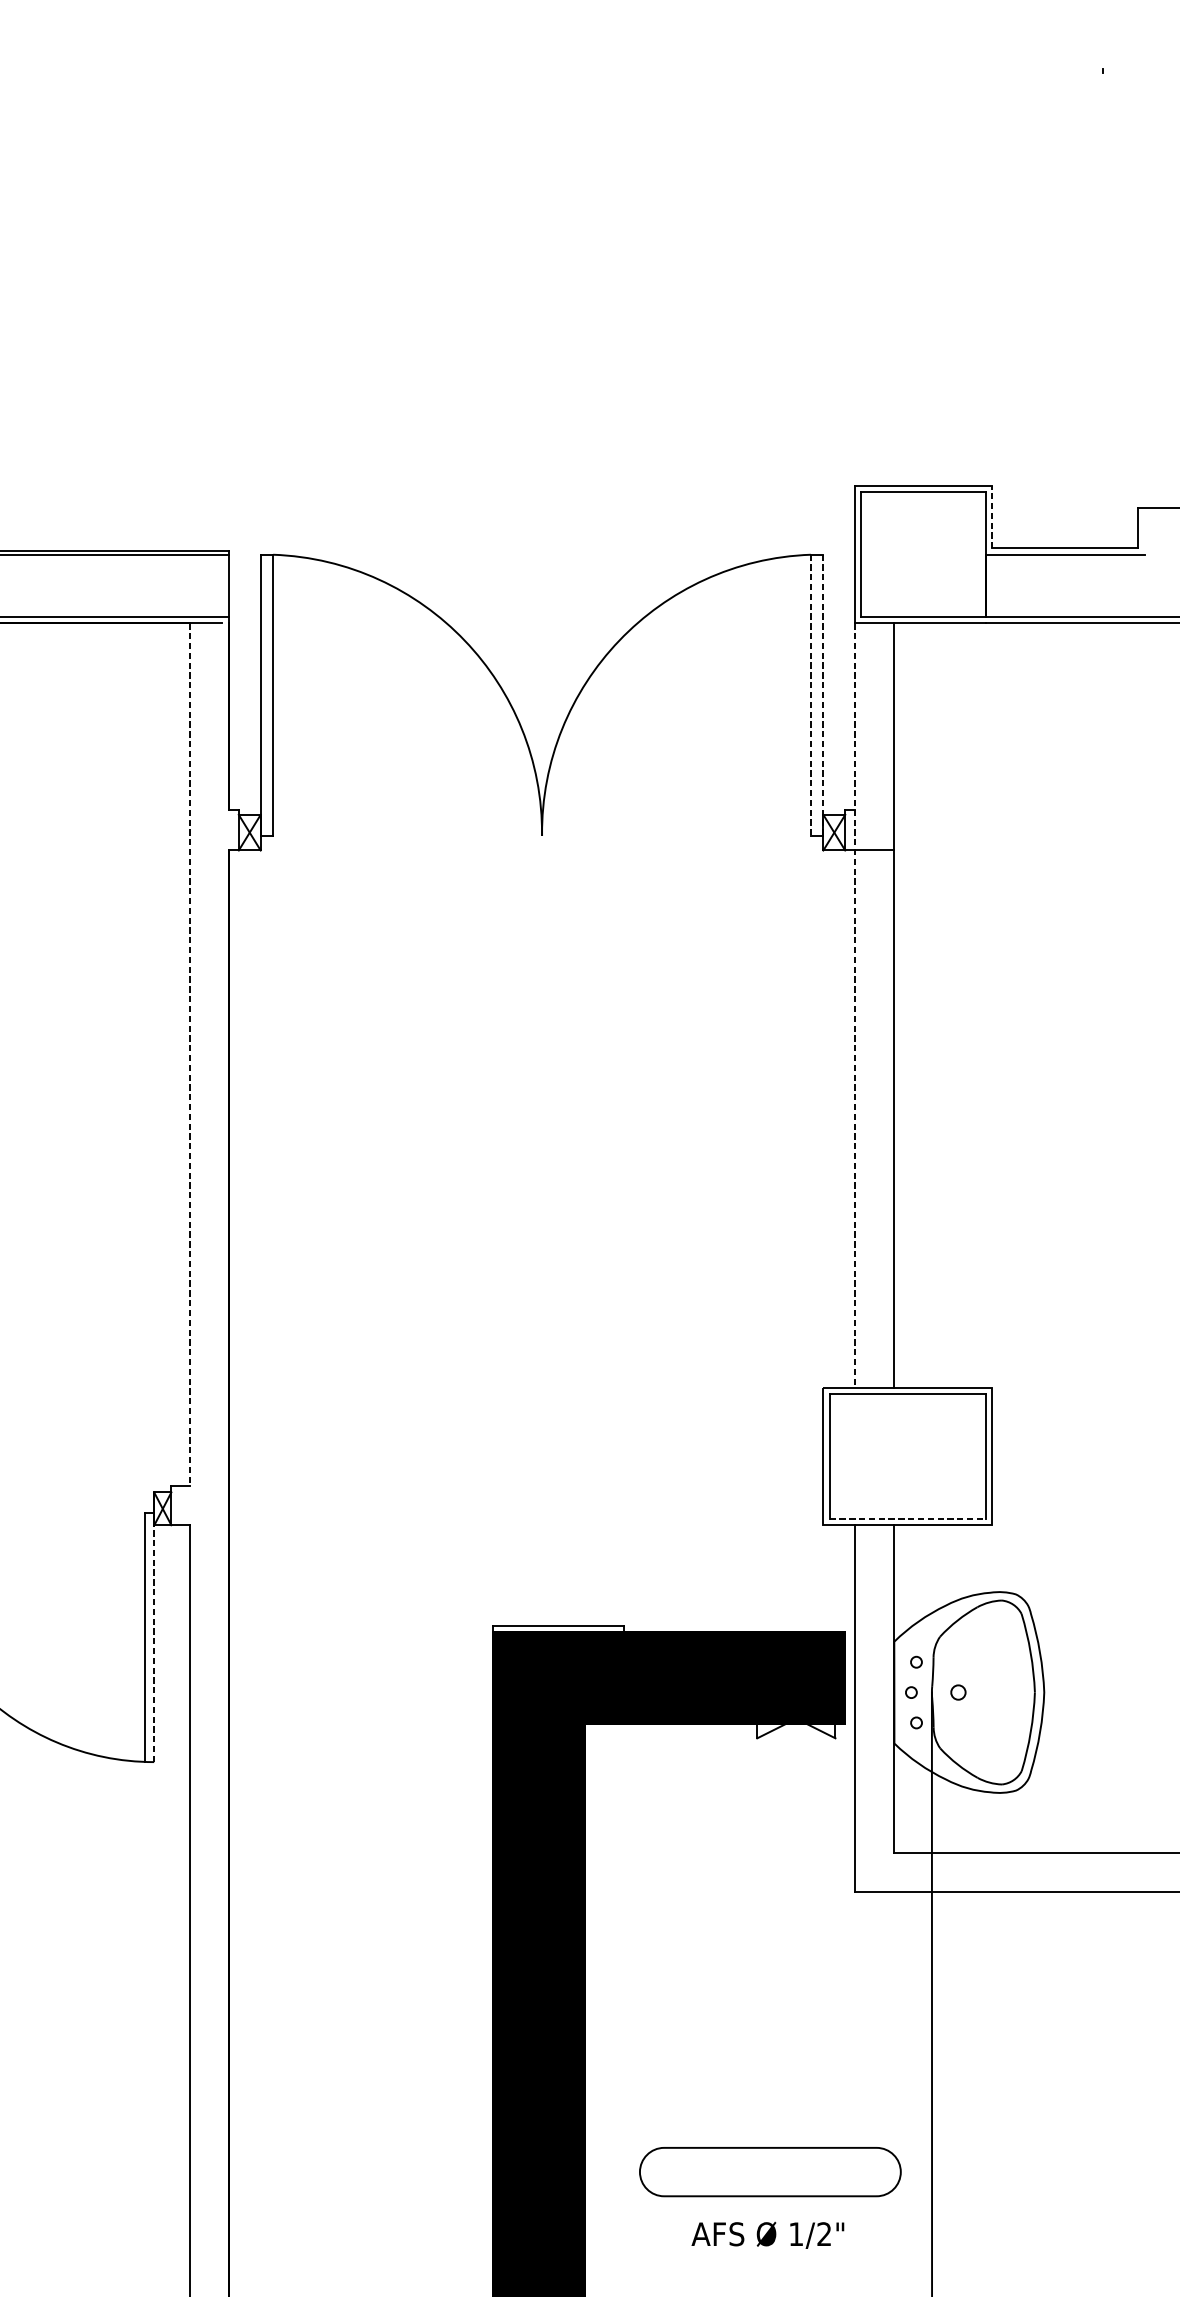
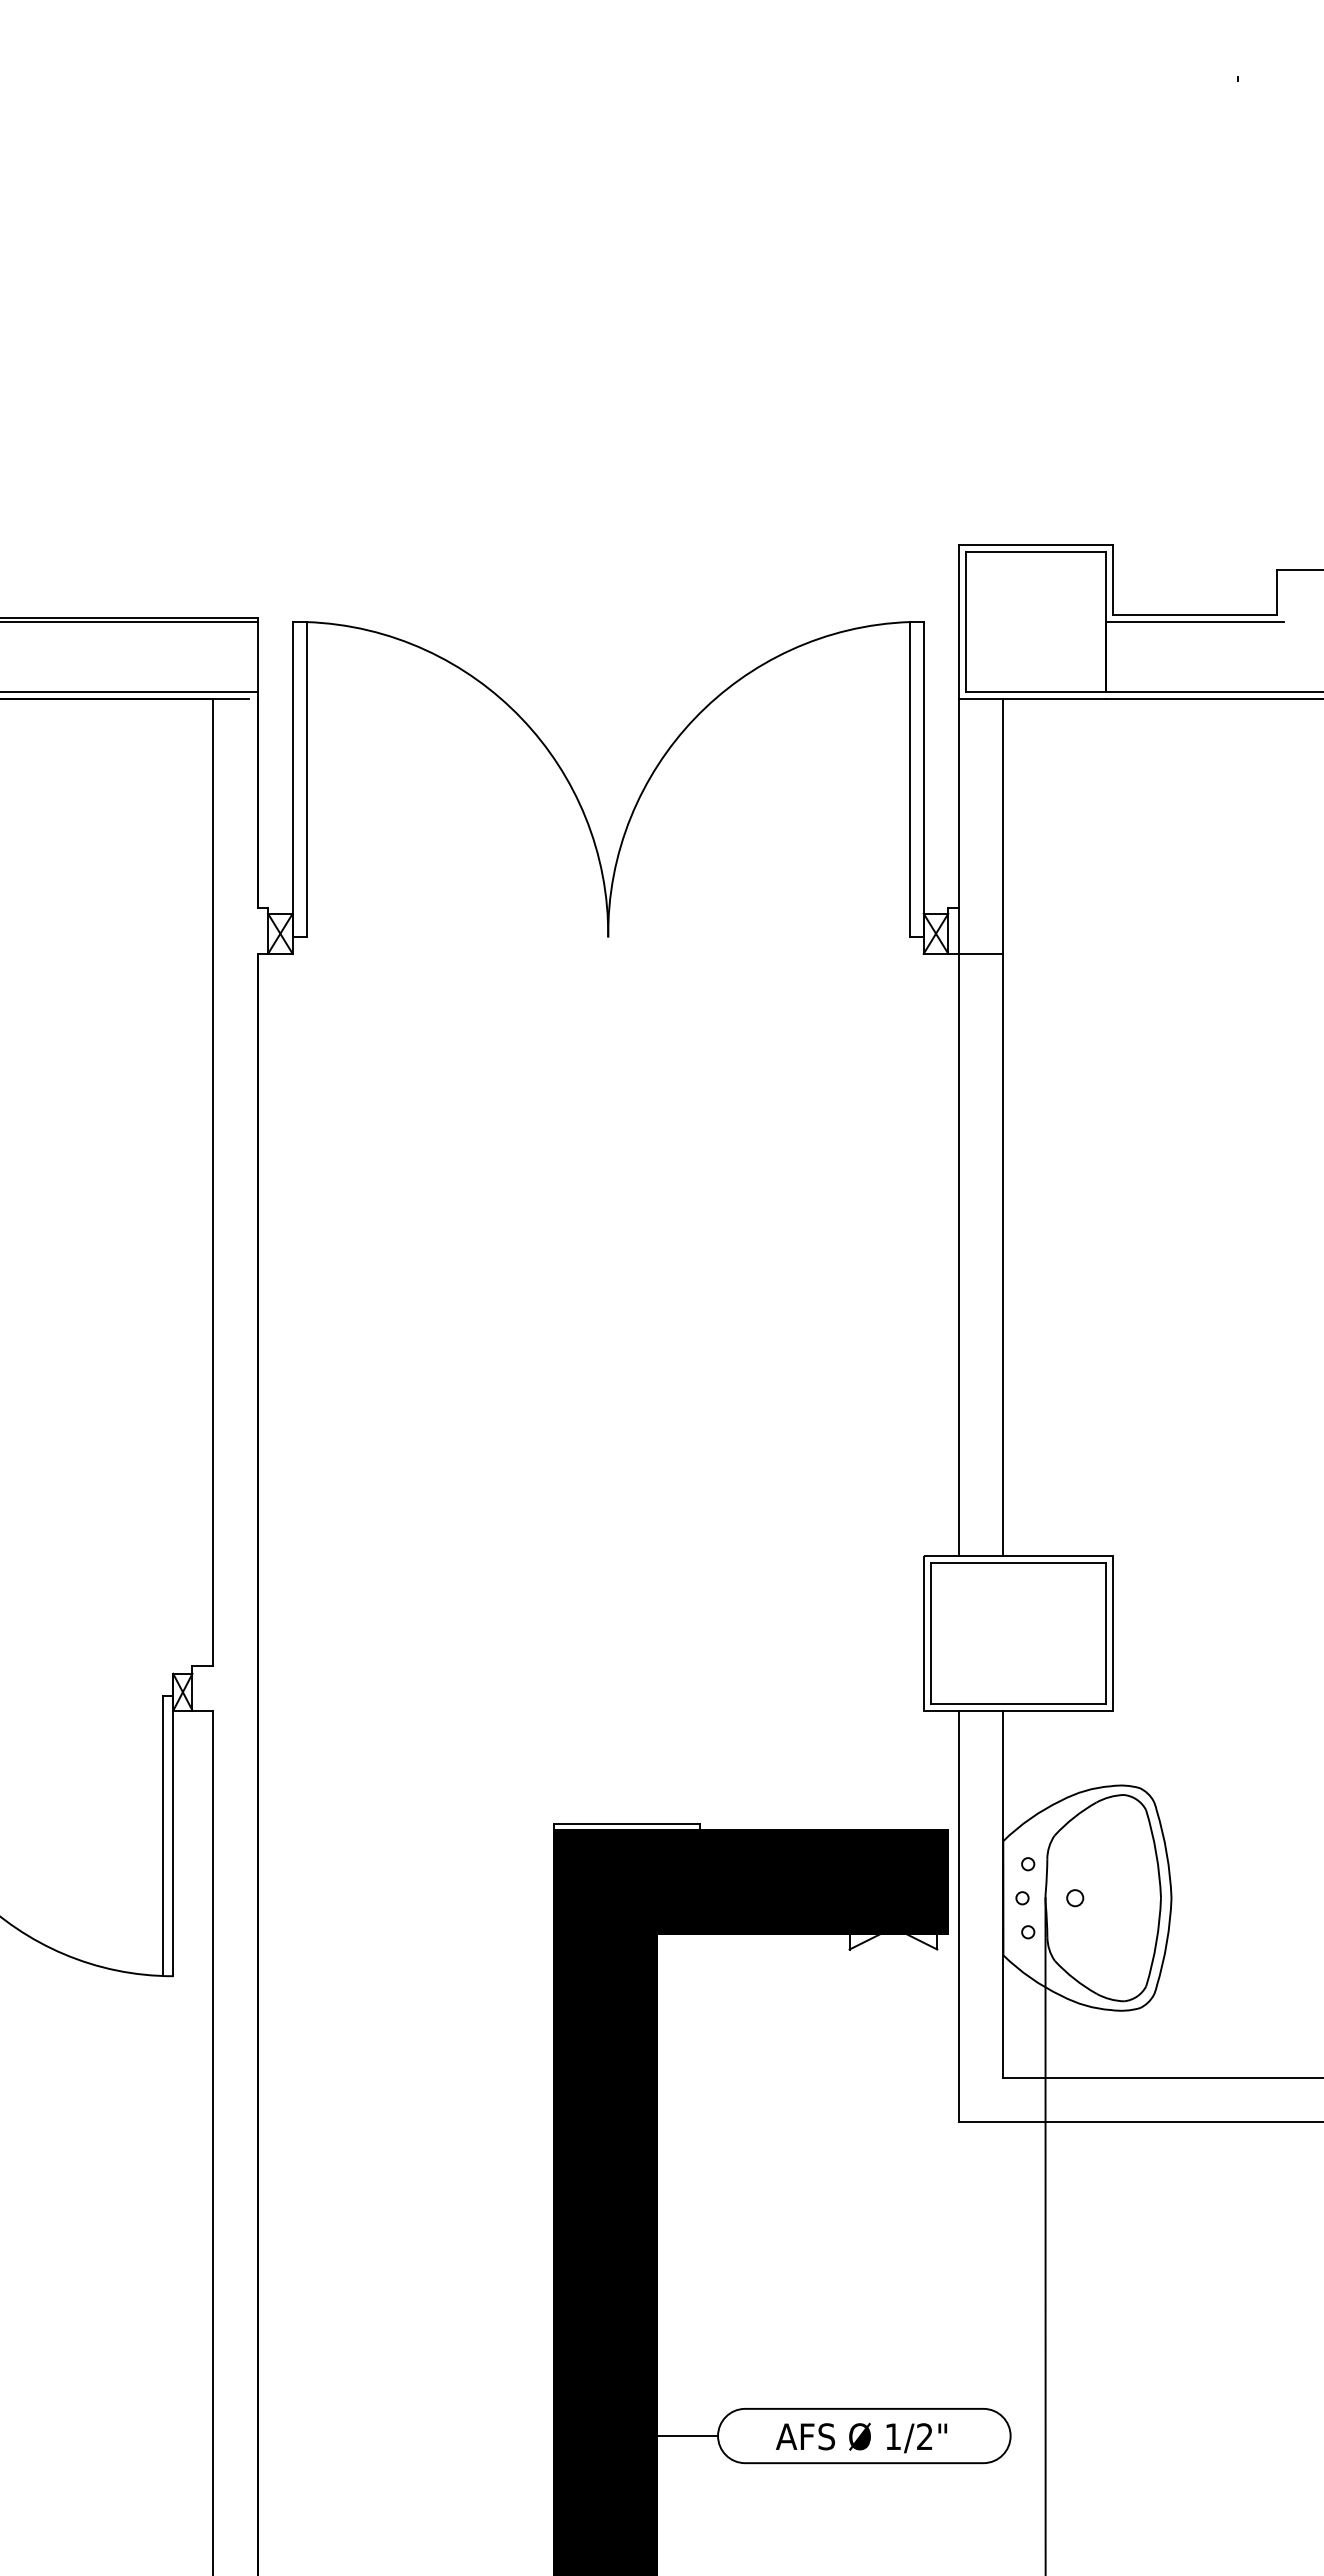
line: (992, 516) -> (1113, 579), dashed -> solid
line: (810, 695) -> (909, 779), dashed -> solid
line: (823, 695) -> (923, 779), dashed -> solid
line: (854, 1005) -> (958, 1127), dashed -> solid
line: (190, 1055) -> (213, 1183), dashed -> solid
line: (907, 1518) -> (1018, 1703), dashed -> solid
line: (154, 1636) -> (173, 1835), dashed -> solid
line: (611, 2172) -> (686, 2436), added
text: (767, 2234) -> (861, 2437), moved

